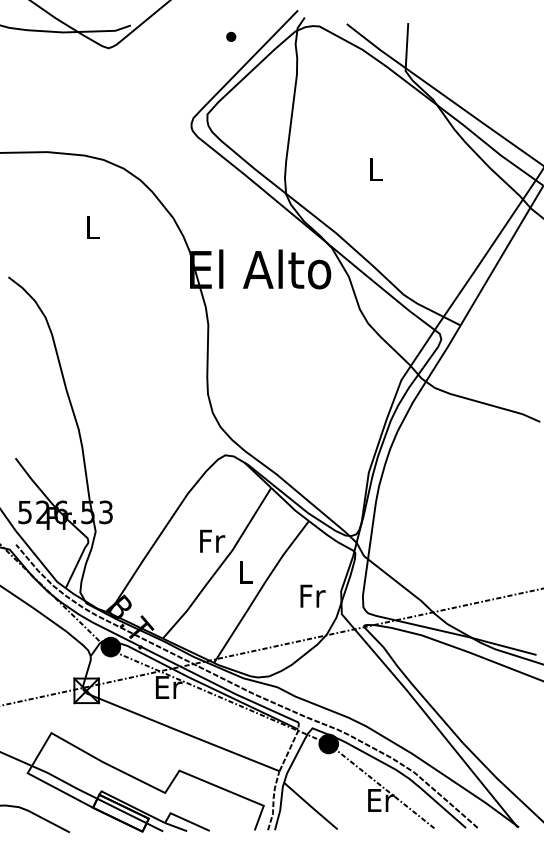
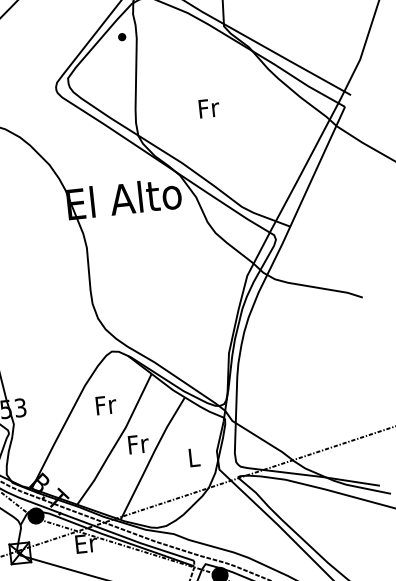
part: (231, 36) -> (122, 36), moved
text: (376, 169) -> (209, 108), L -> Fr
text: (212, 540) -> (106, 404), moved
text: (245, 572) -> (138, 444), L -> Fr
text: (312, 595) -> (194, 457), Fr -> L

